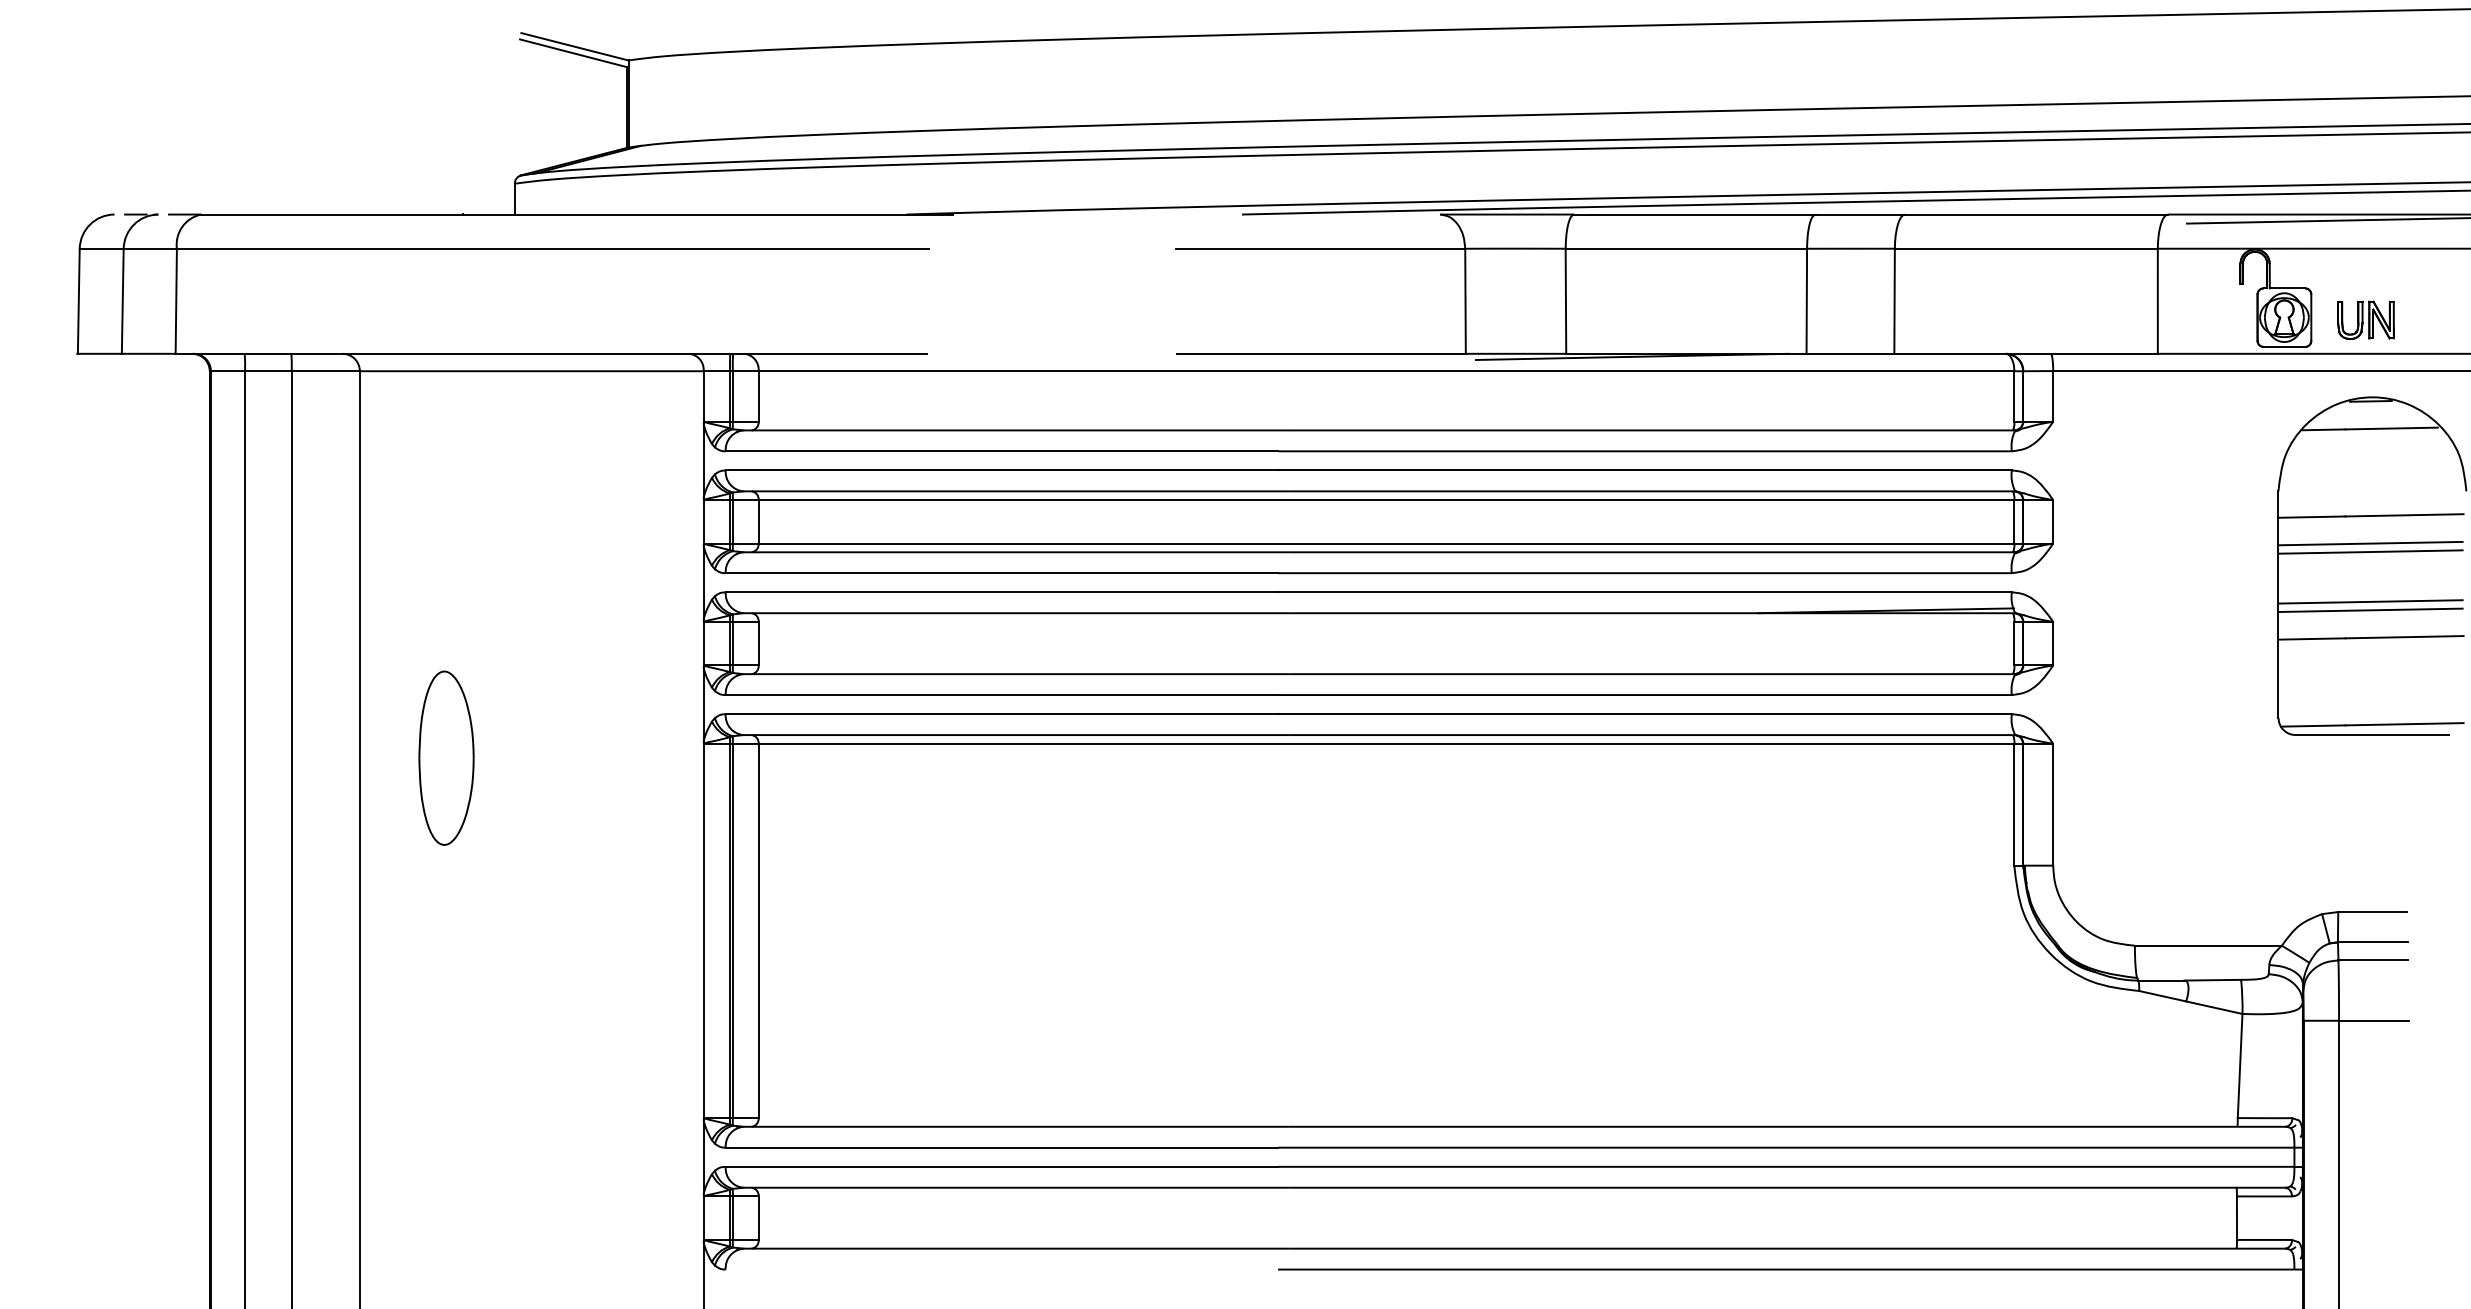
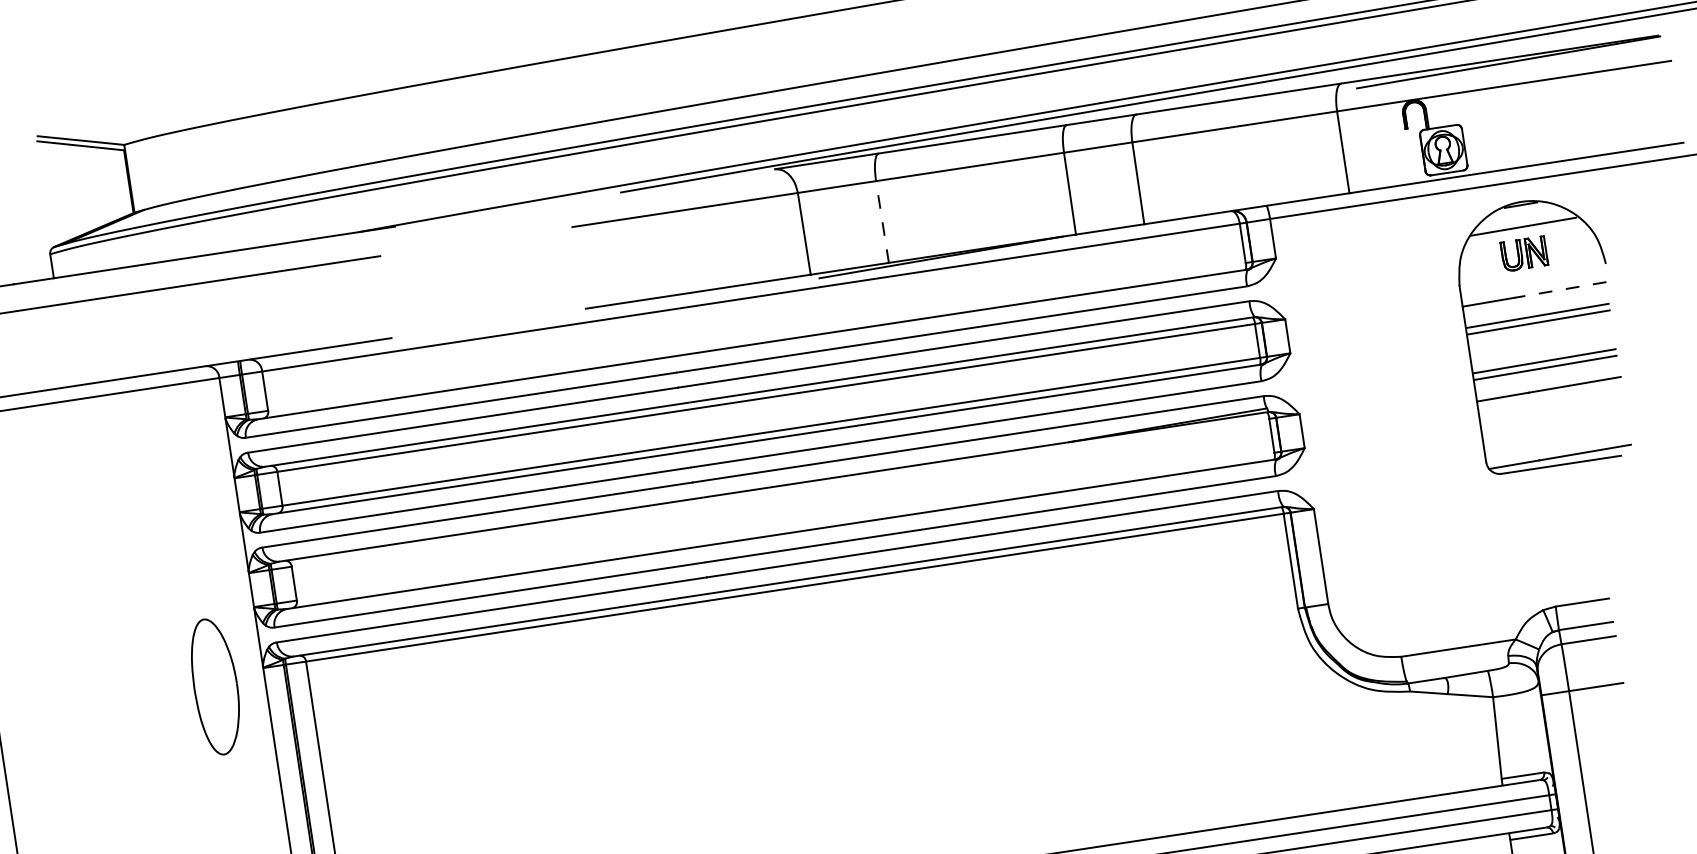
line: (1565, 301) -> (882, 222), solid -> dashed
part: (2365, 319) -> (1523, 253), moved
line: (2404, 515) -> (1560, 290), solid -> dashed
part: (446, 757) -> (215, 686), moved

